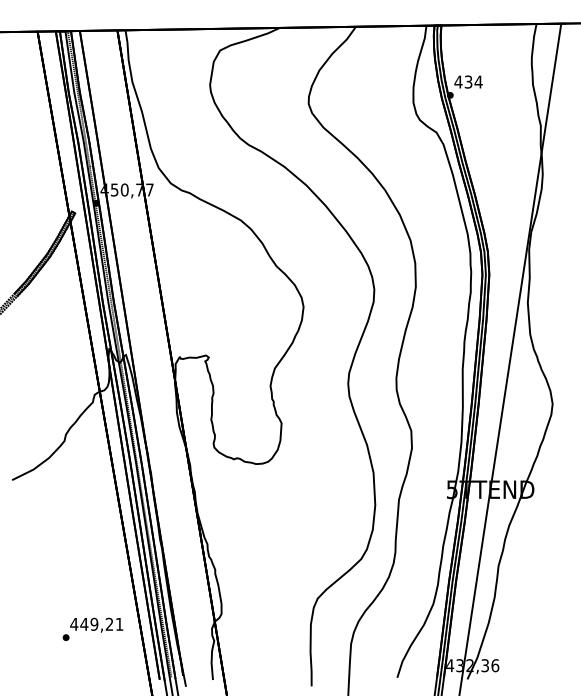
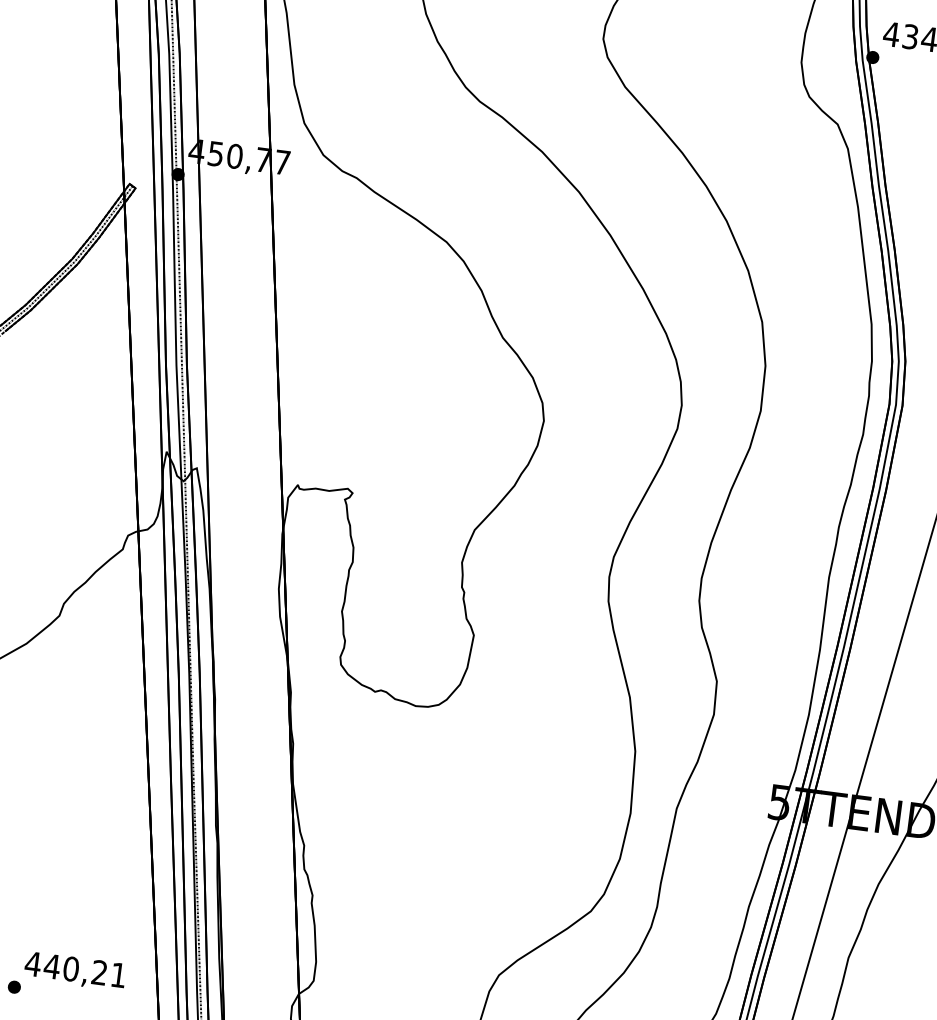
text: (94, 624) -> (71, 969), 449,21 -> 440,21

